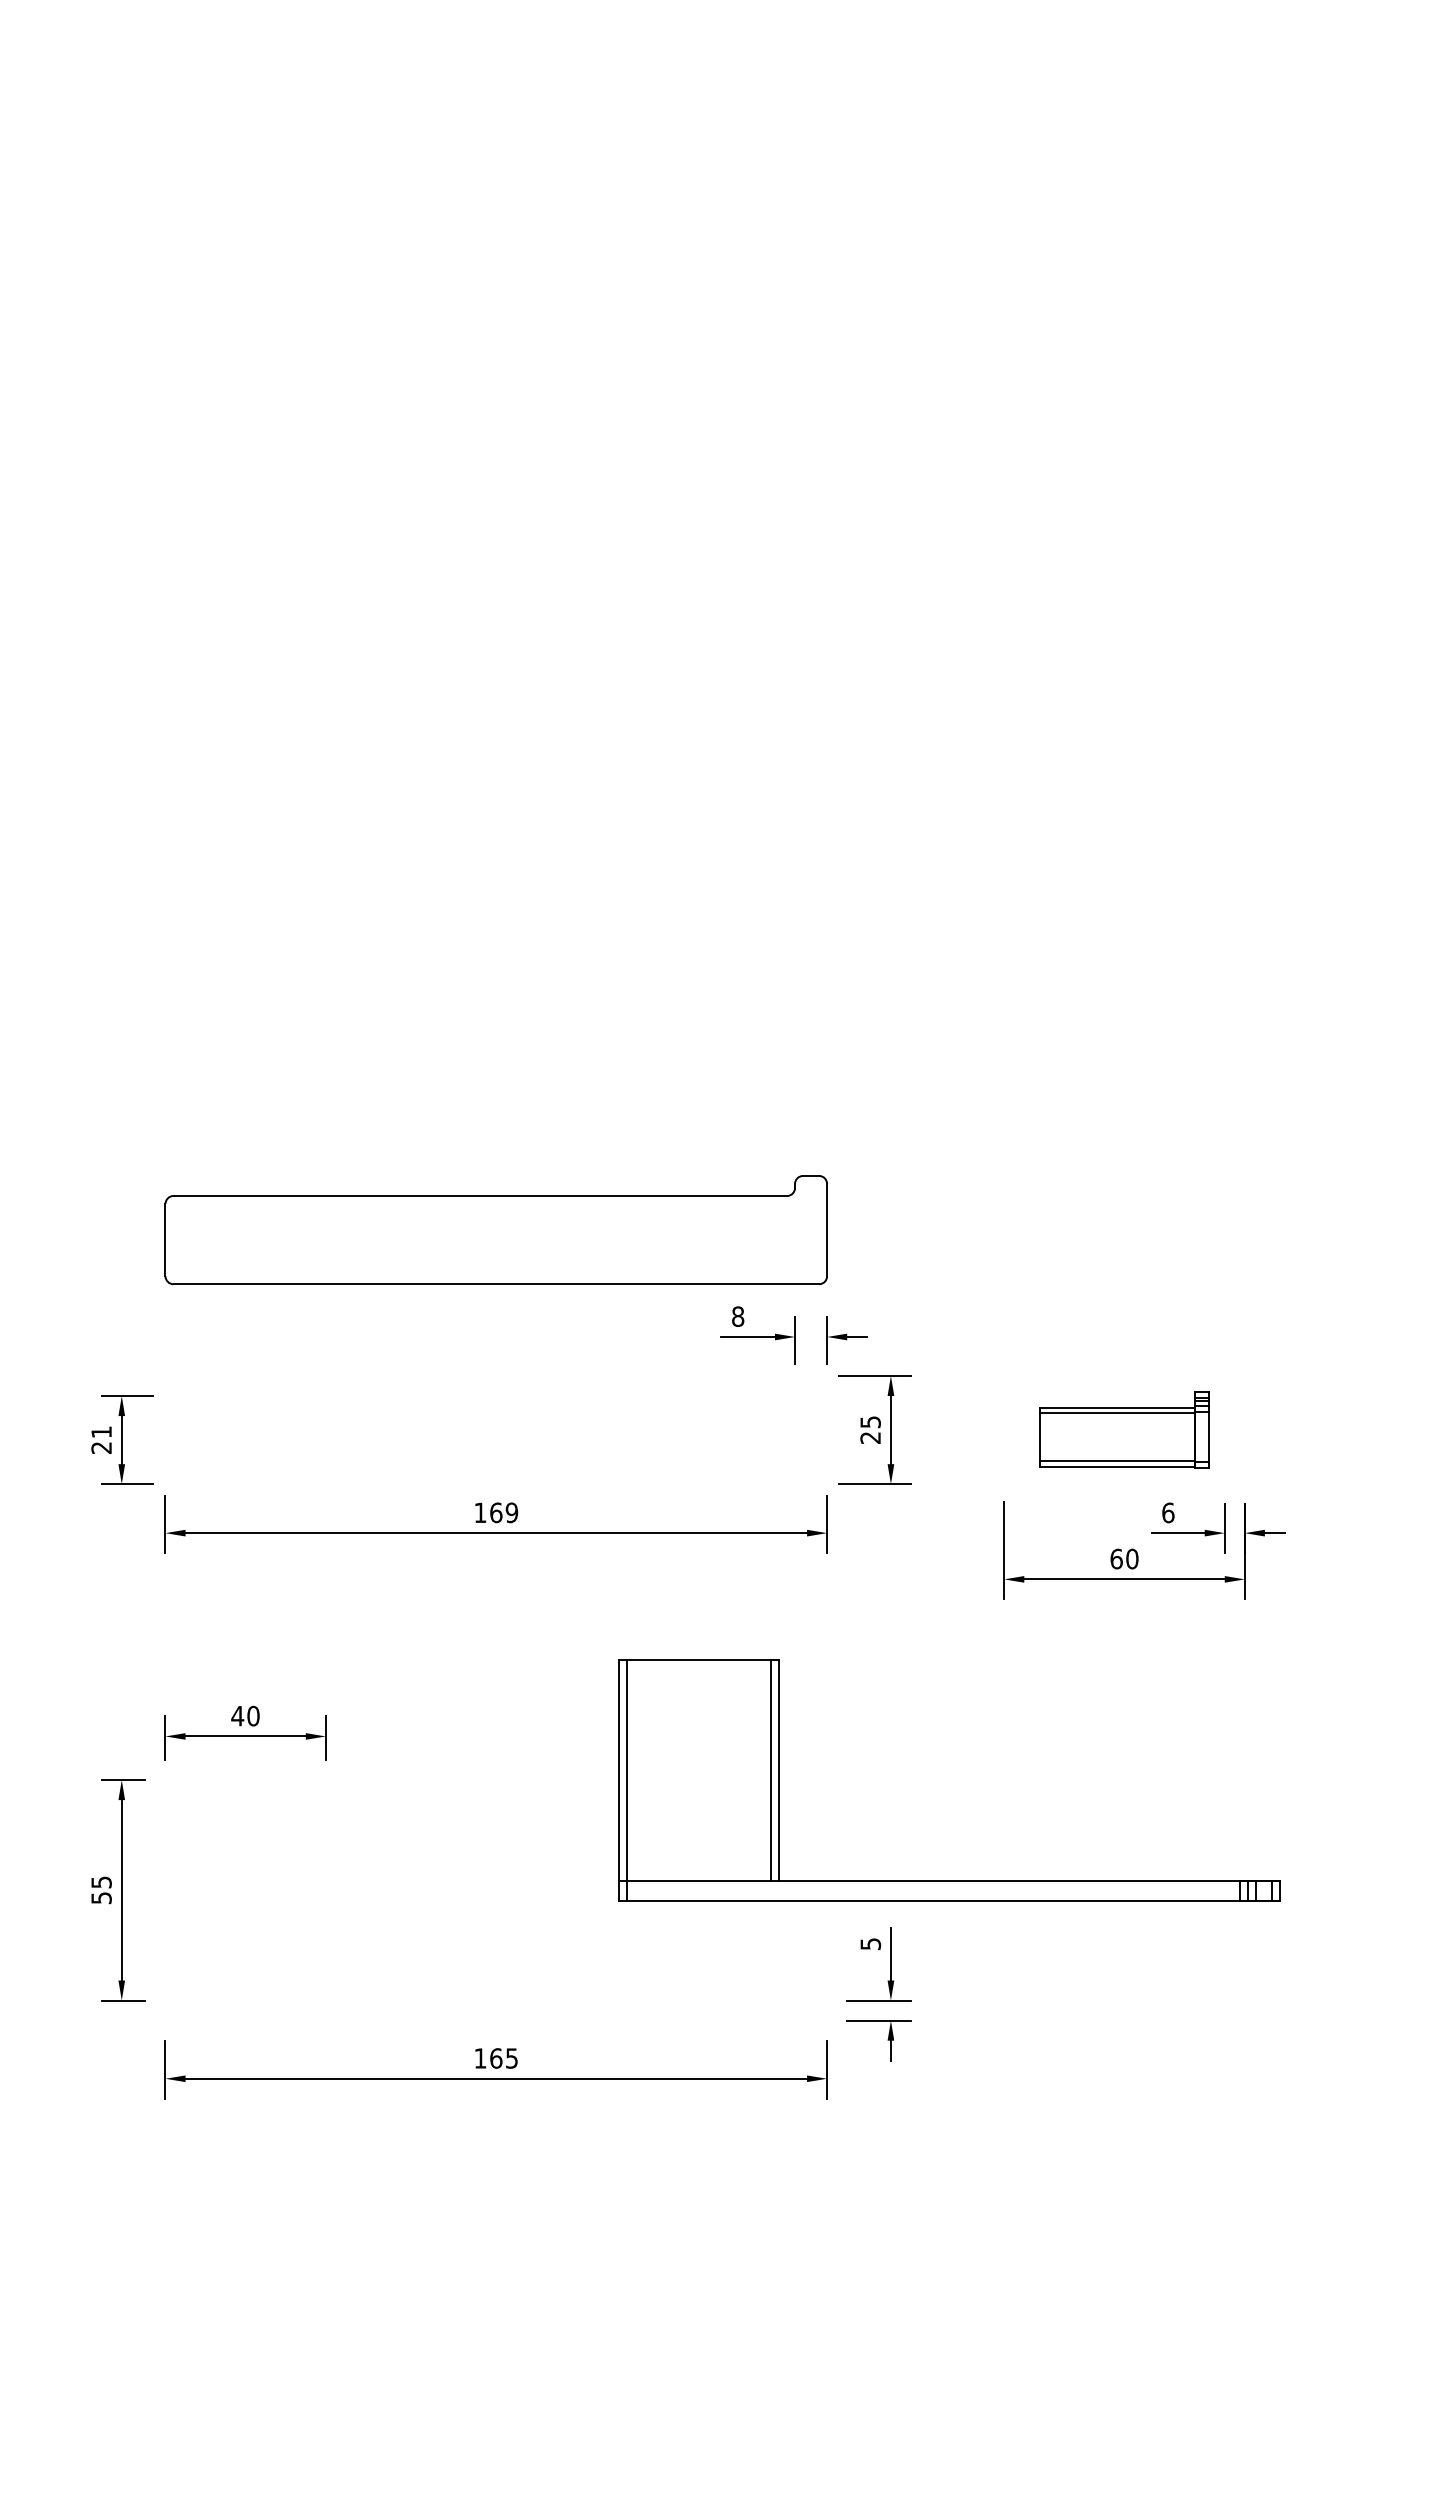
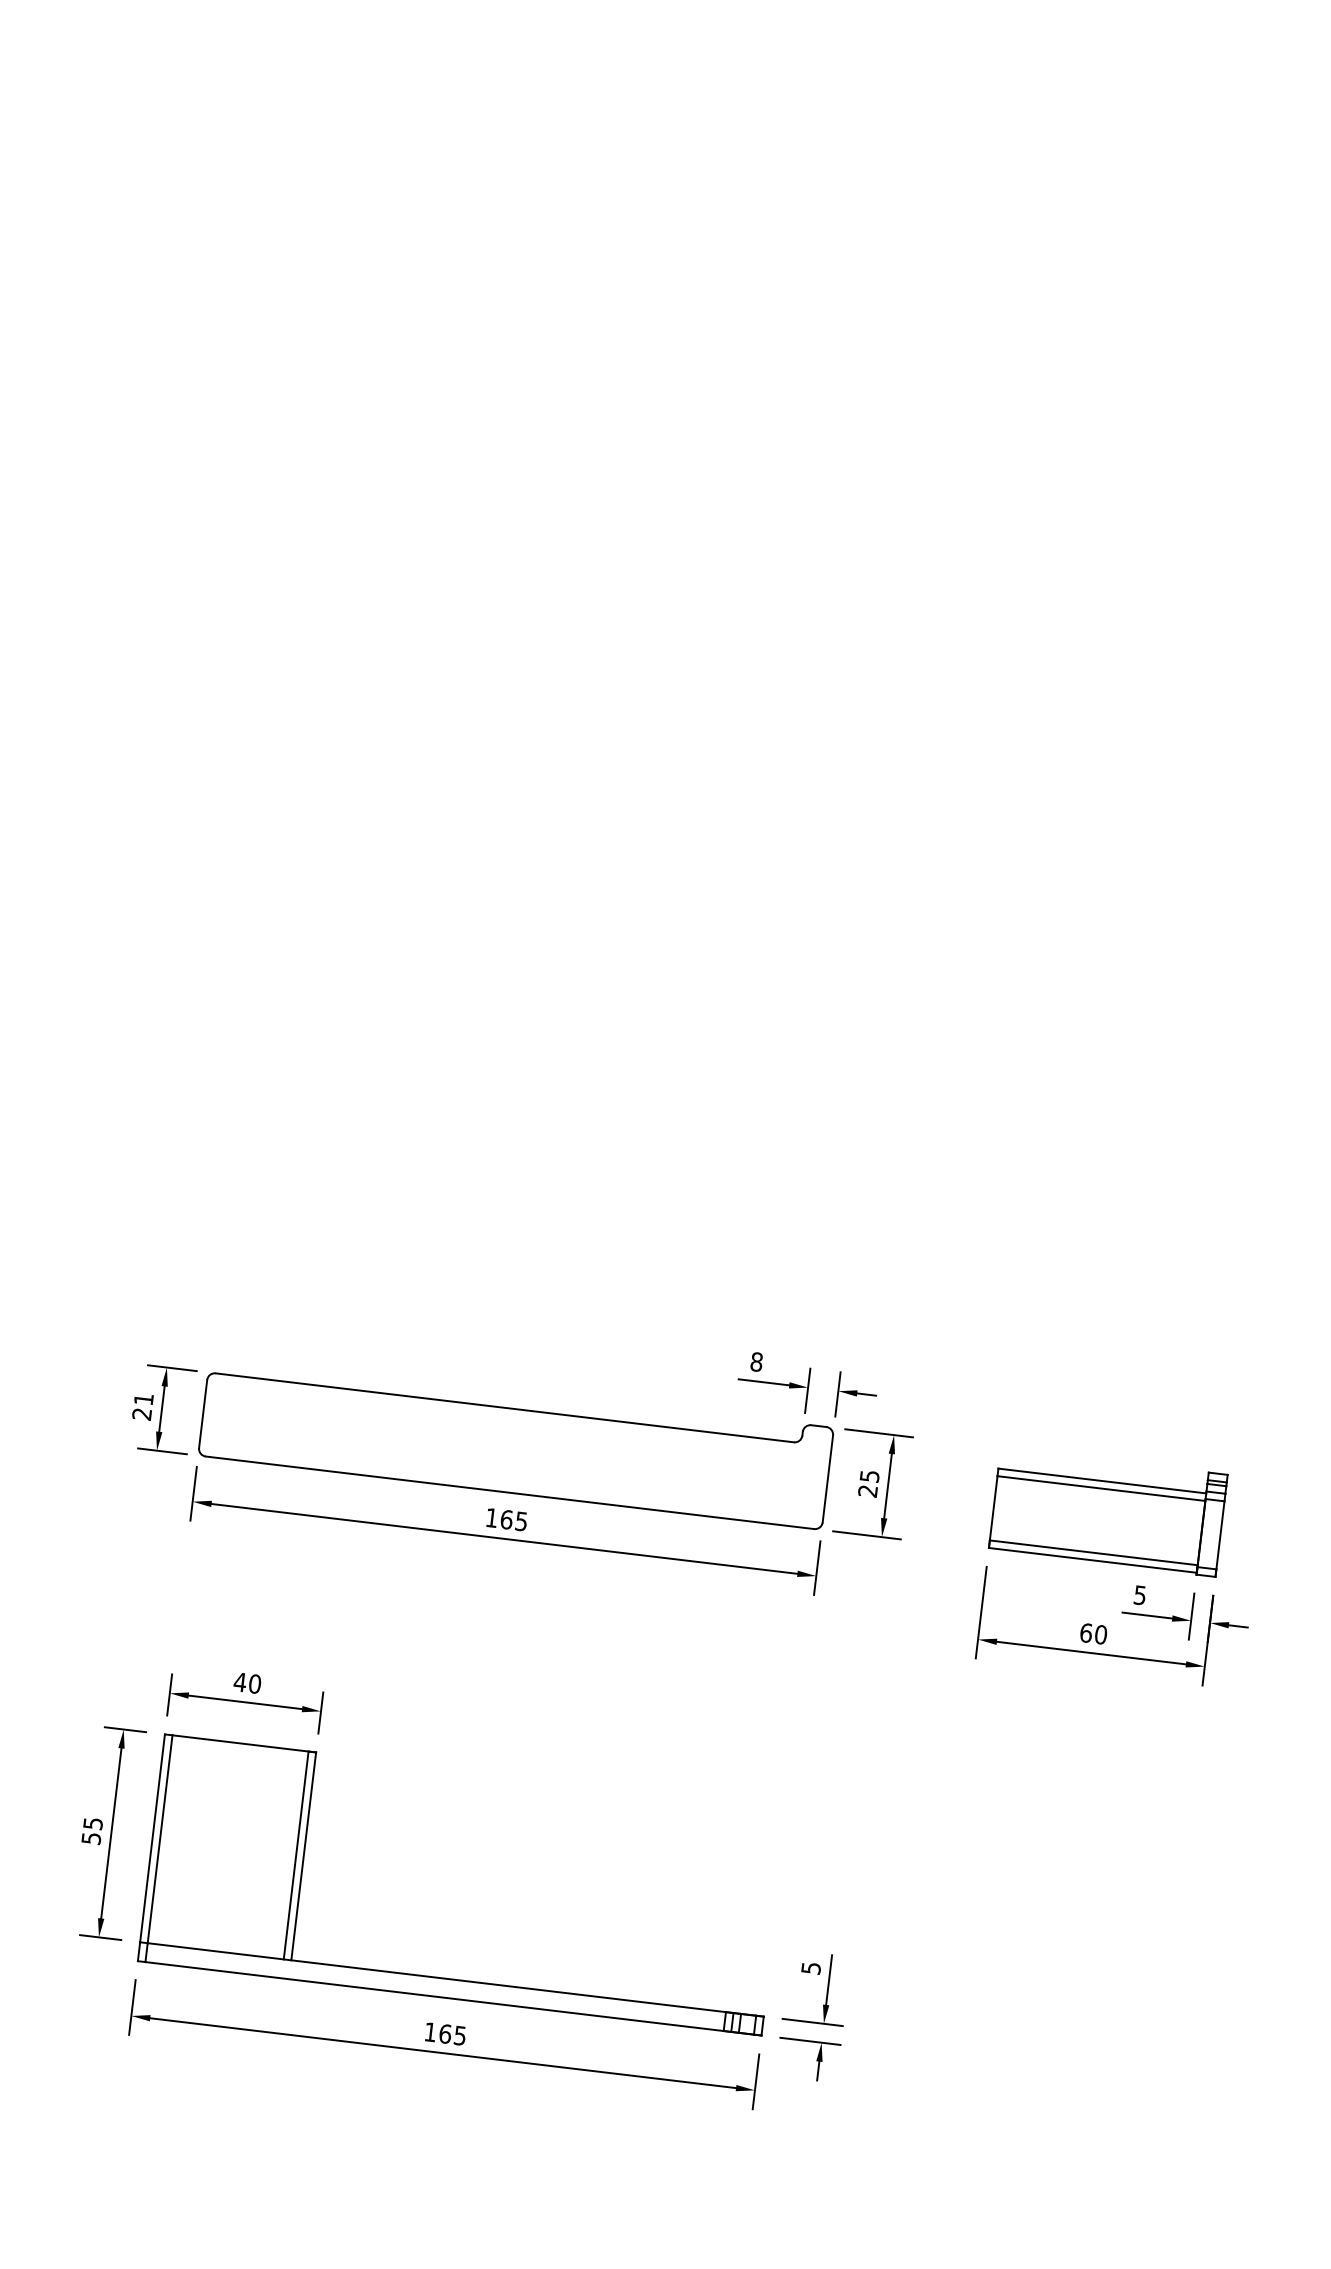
part: (495, 1230) -> (515, 1442), moved
part: (1124, 1429) -> (1108, 1511), size x1.43
text: (511, 1512) -> (521, 1521), 169 -> 165
text: (1168, 1512) -> (1140, 1594), 6 -> 5
part: (948, 1880) -> (451, 1979), moved

